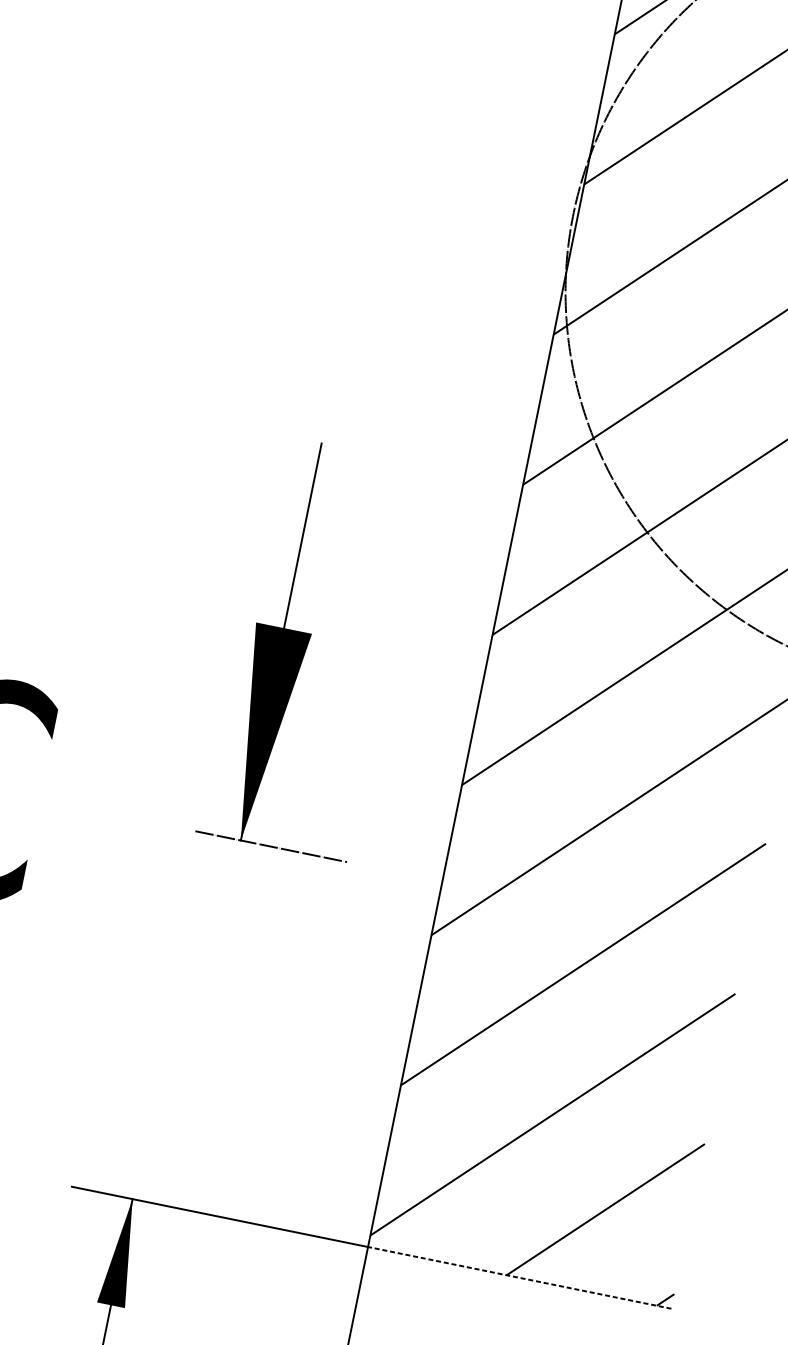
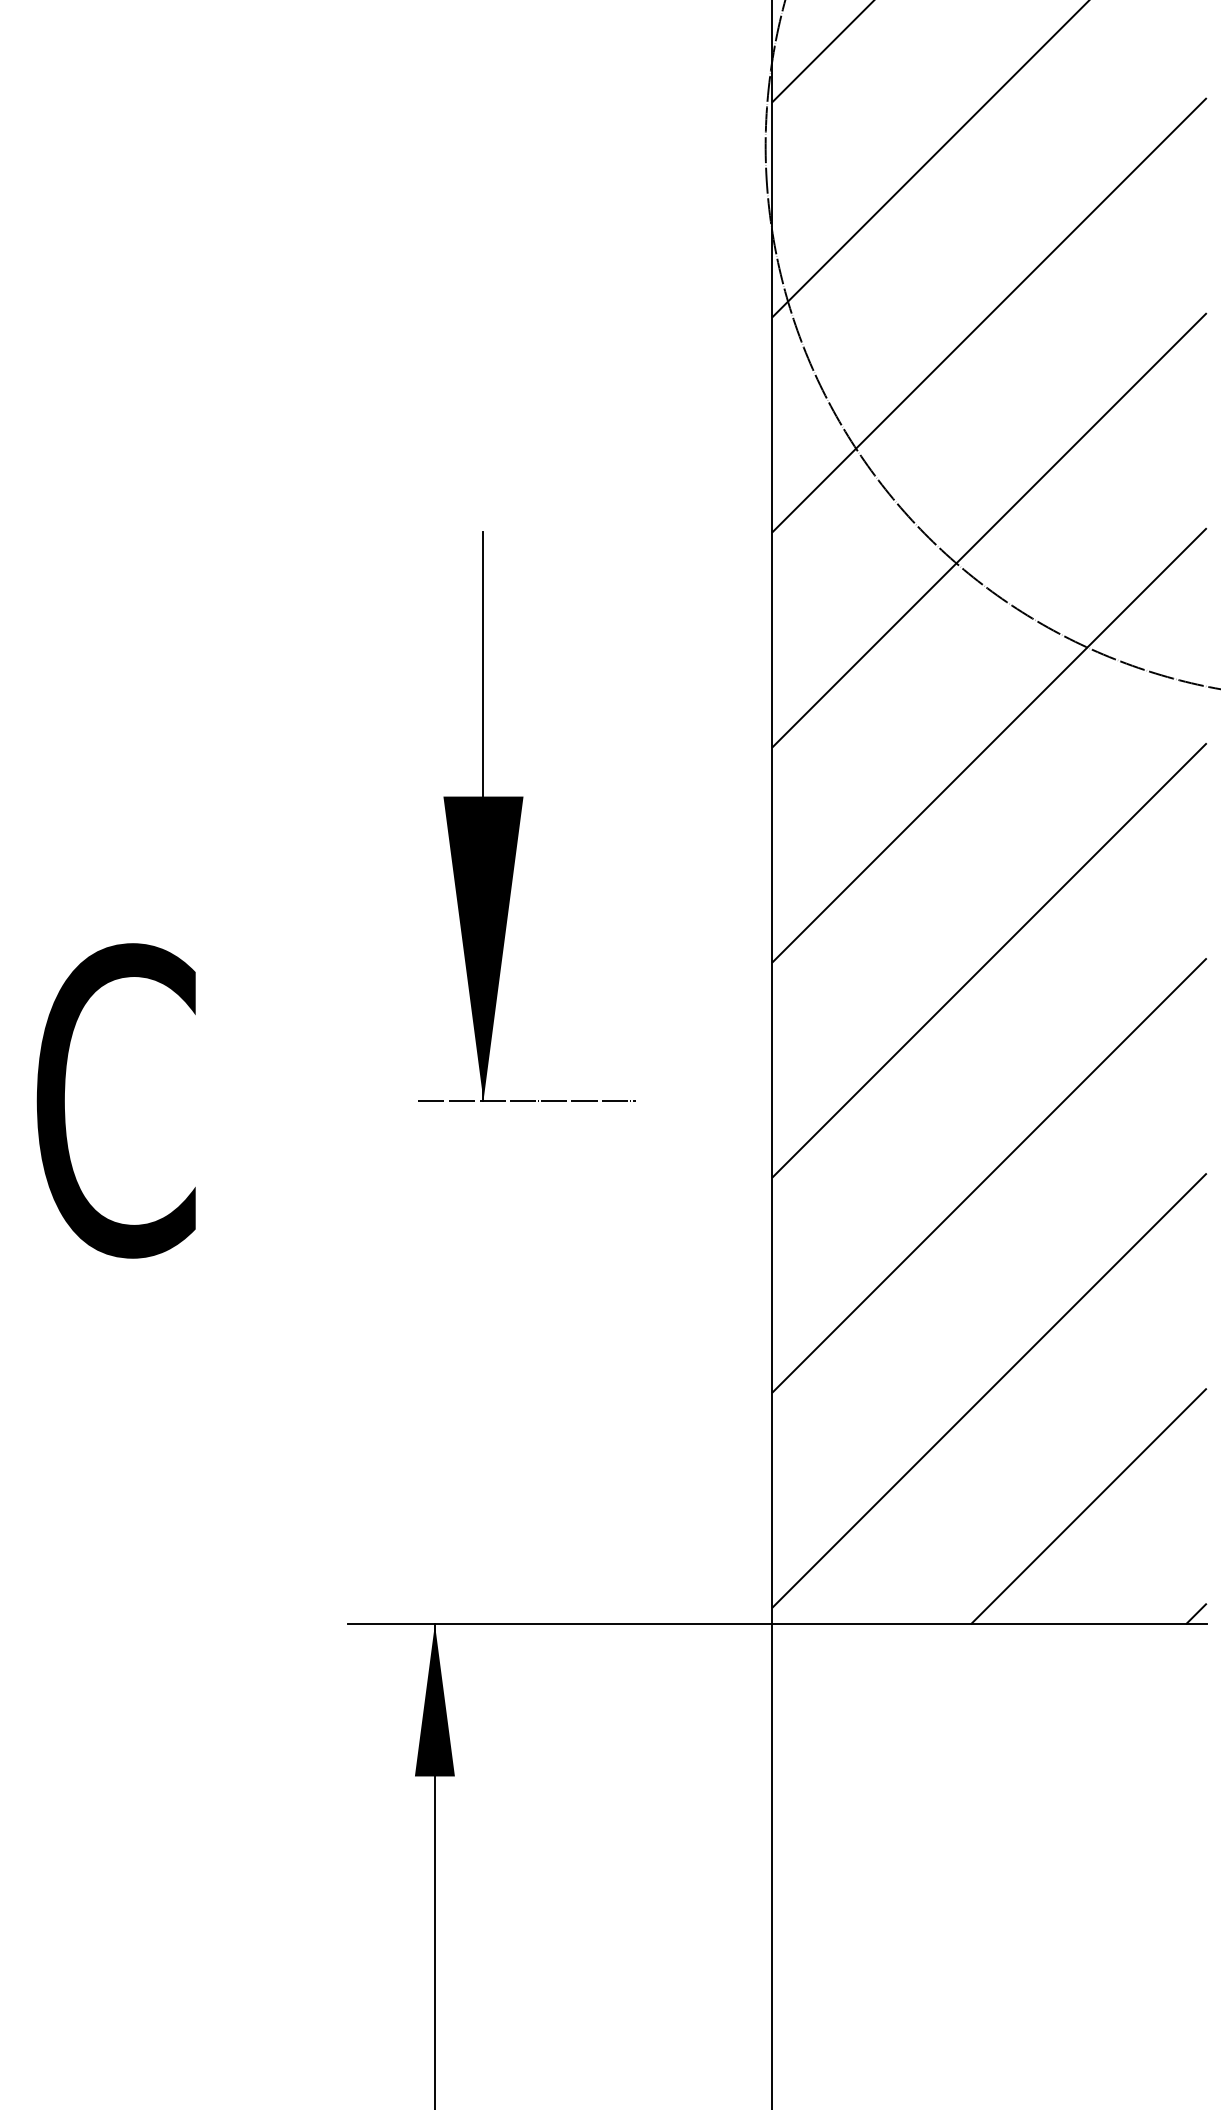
line: (519, 1277) -> (988, 1624), dashed -> solid

